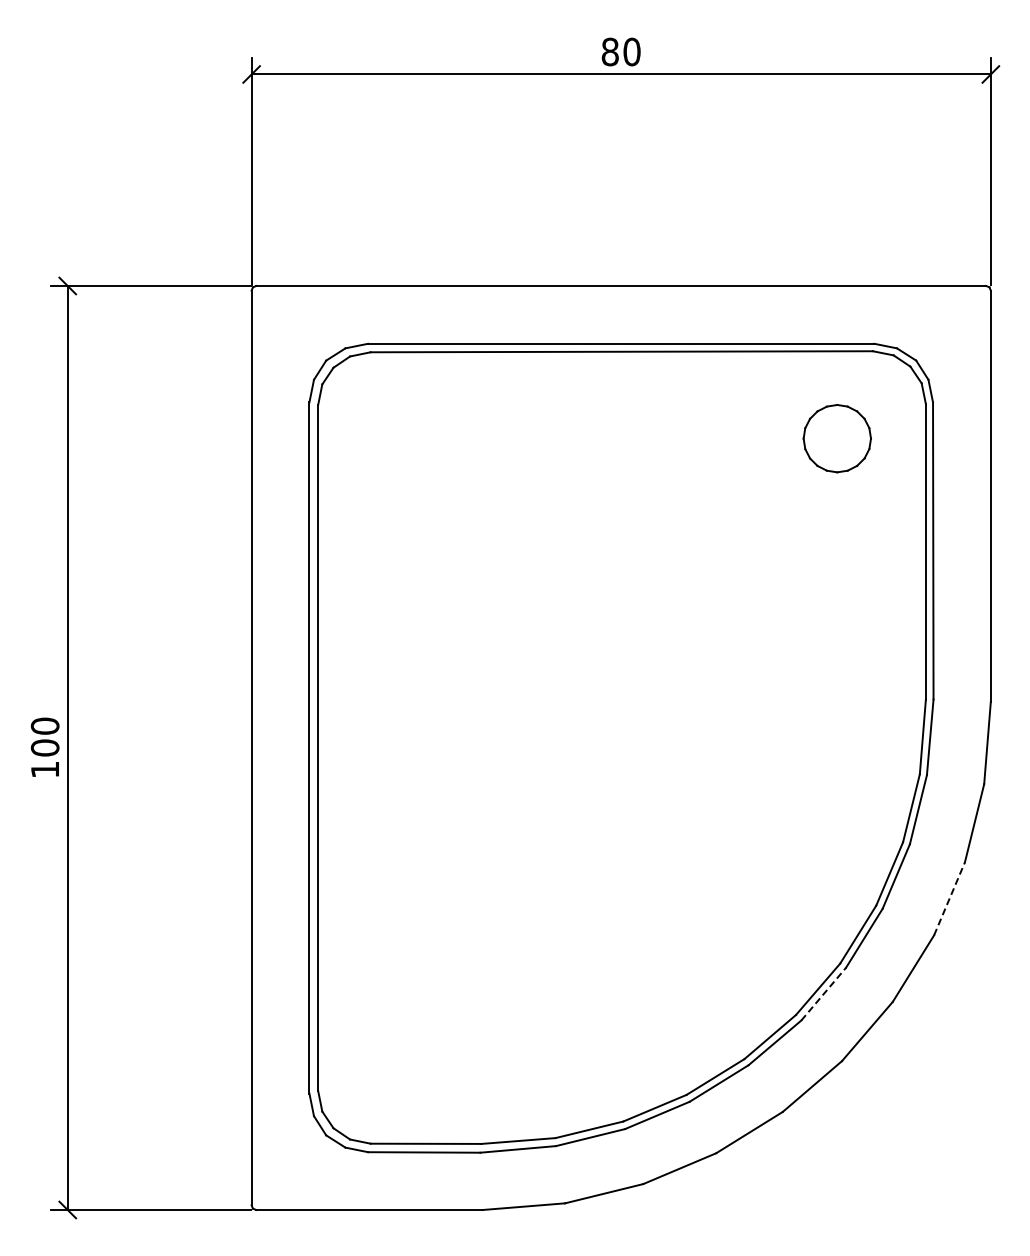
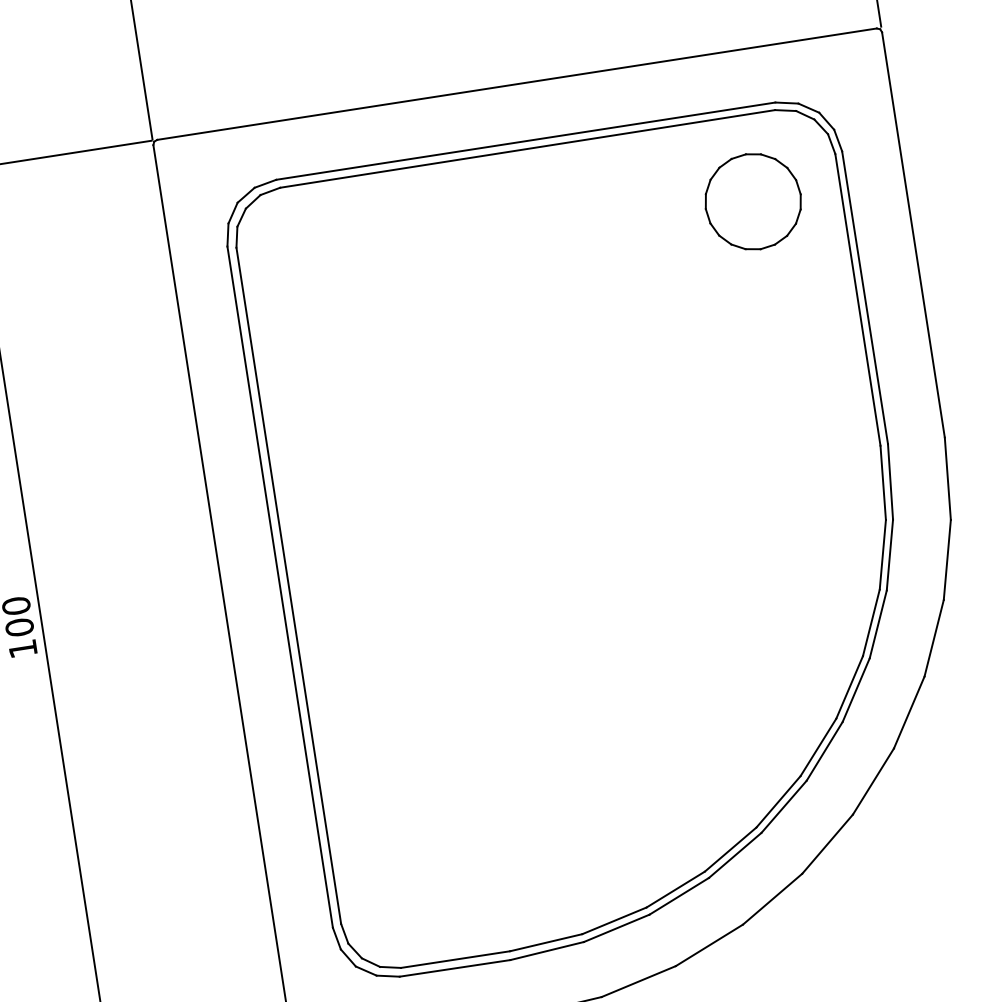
part: (837, 438) -> (753, 201), size x1.43
line: (949, 898) -> (934, 637), dashed -> solid
line: (823, 994) -> (824, 751), dashed -> solid

